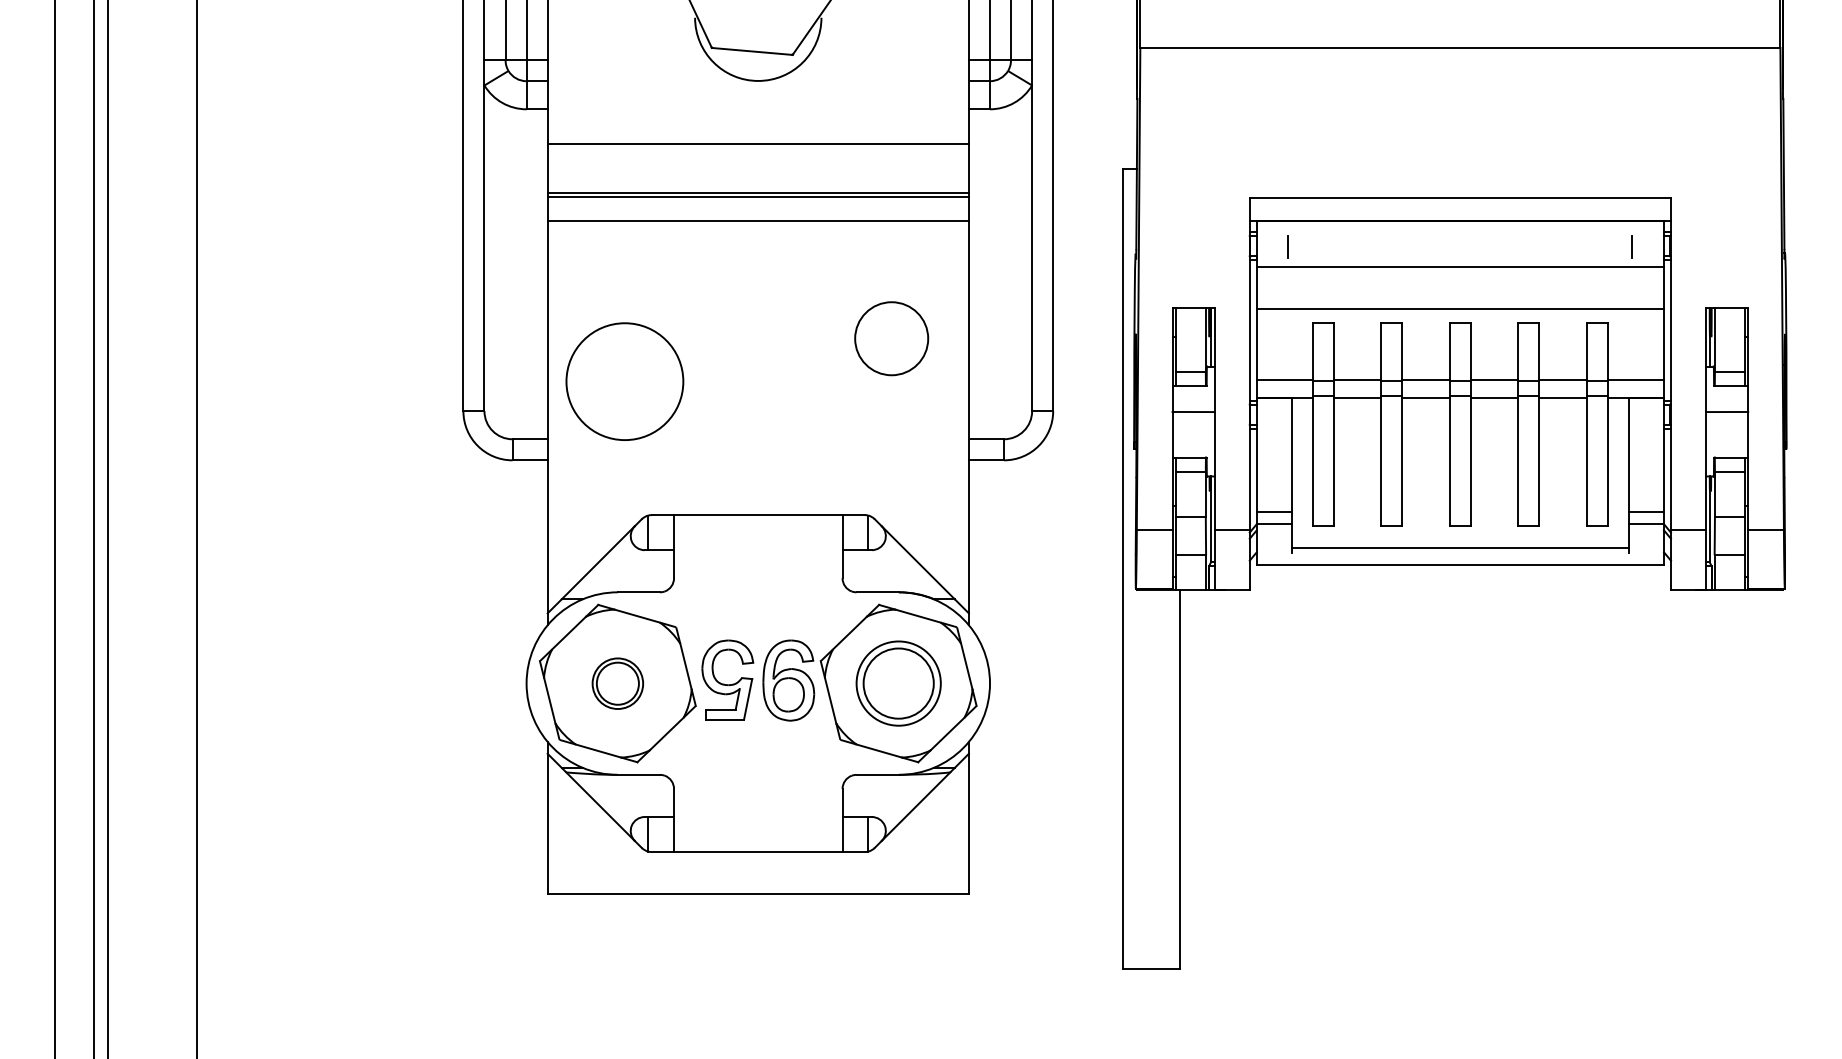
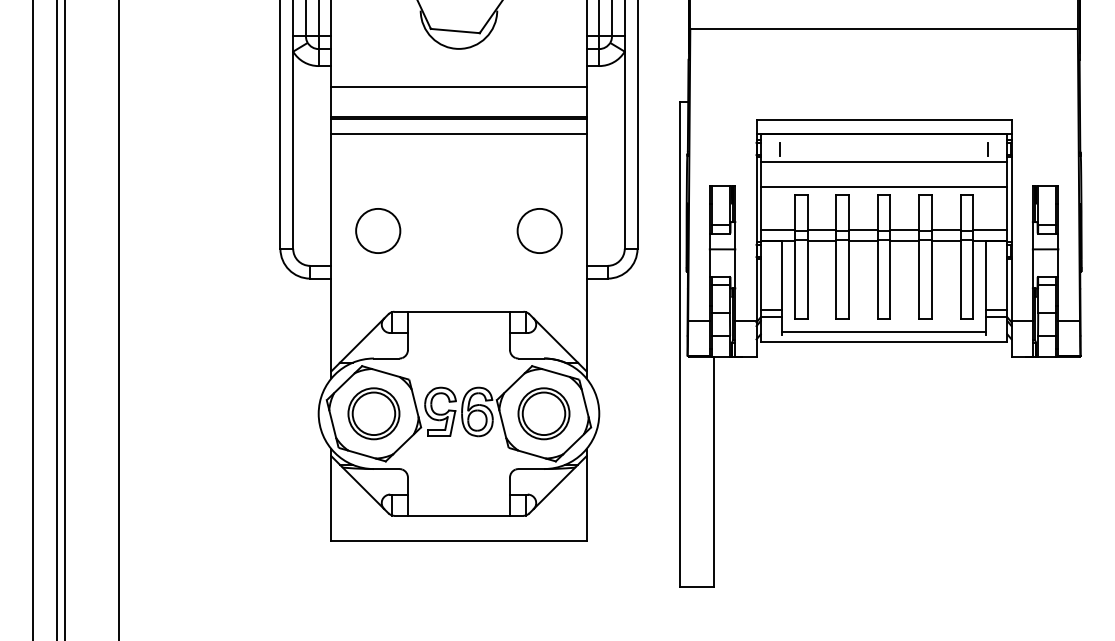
circle: (891, 337) -> (539, 230), moved
circle: (625, 380) -> (378, 230), size x0.62
part: (617, 683) -> (373, 413), size x1.67

